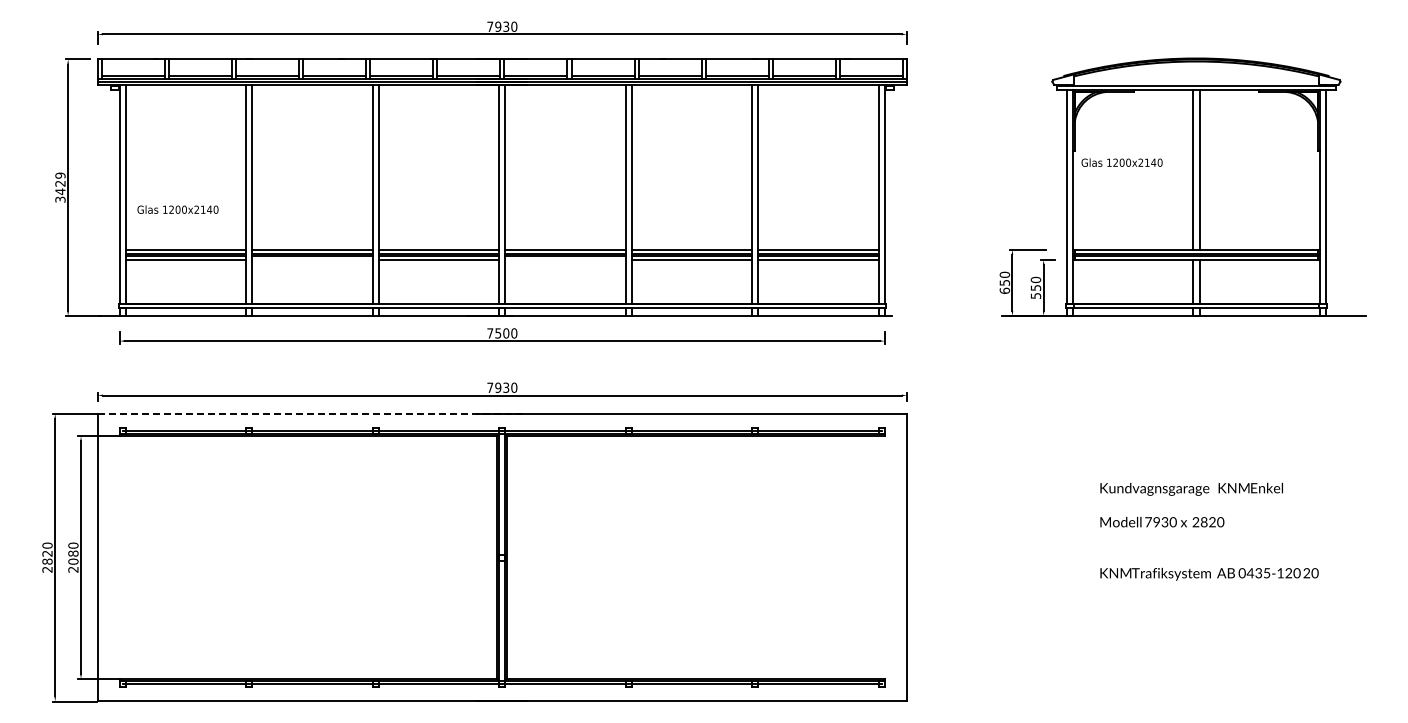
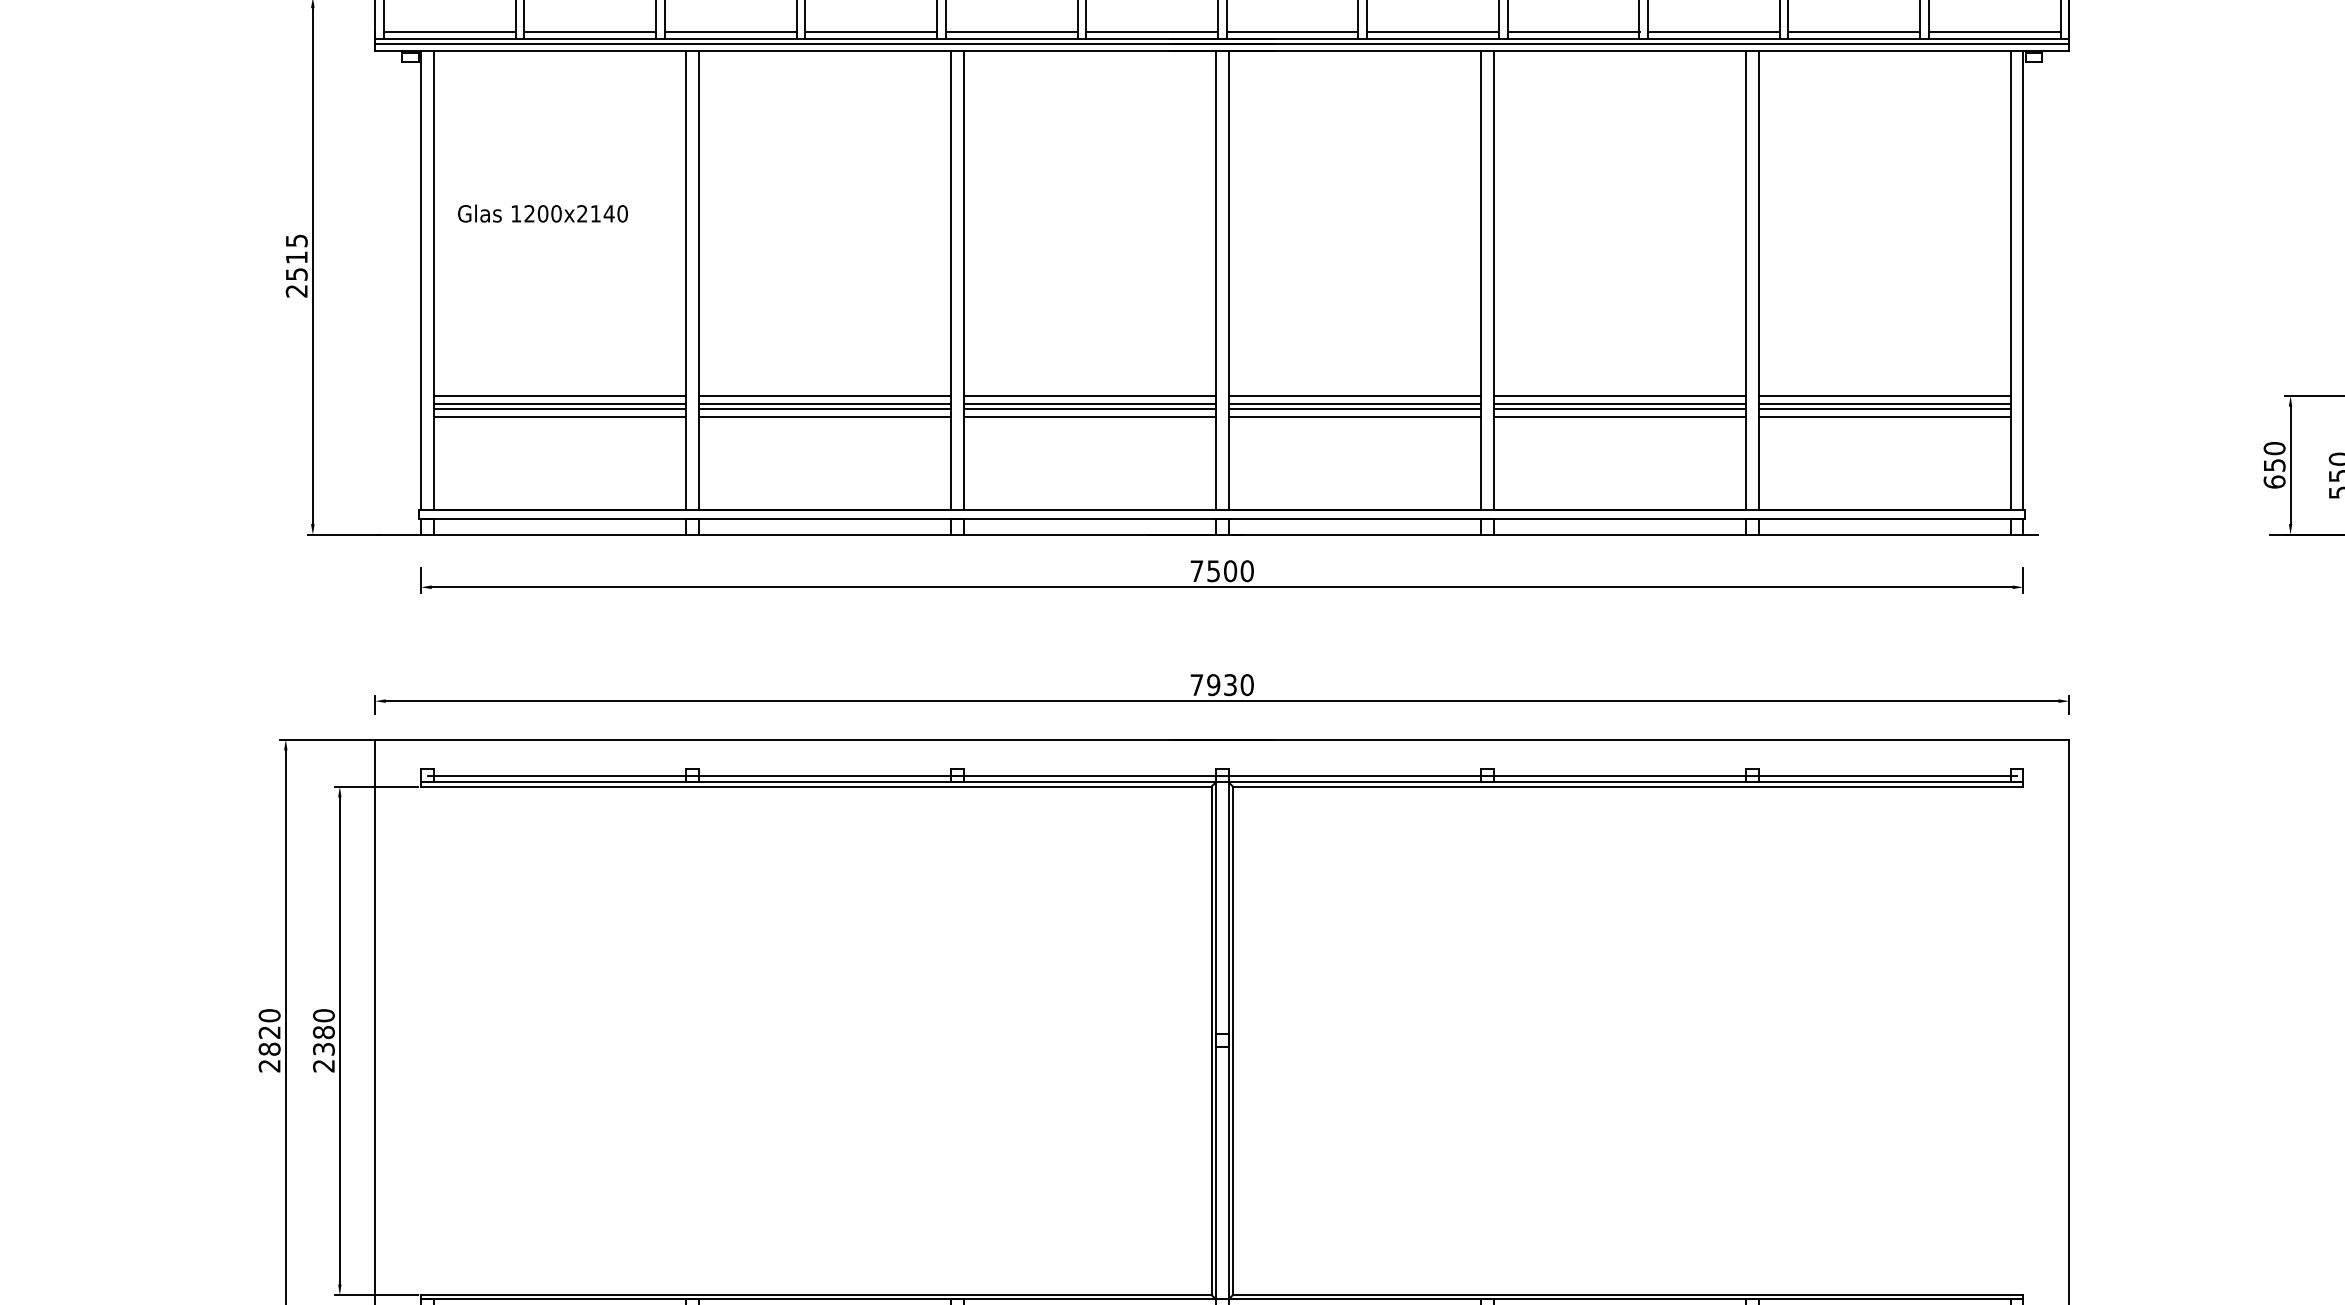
text: (60, 187) -> (296, 265), 3429 -> 2515
text: (177, 209) -> (541, 213), moved
line: (312, 259) -> (824, 416), added
line: (565, 259) -> (1354, 416), added
line: (312, 413) -> (824, 738), dashed -> solid
text: (73, 561) -> (324, 1048), 2080 -> 2380

